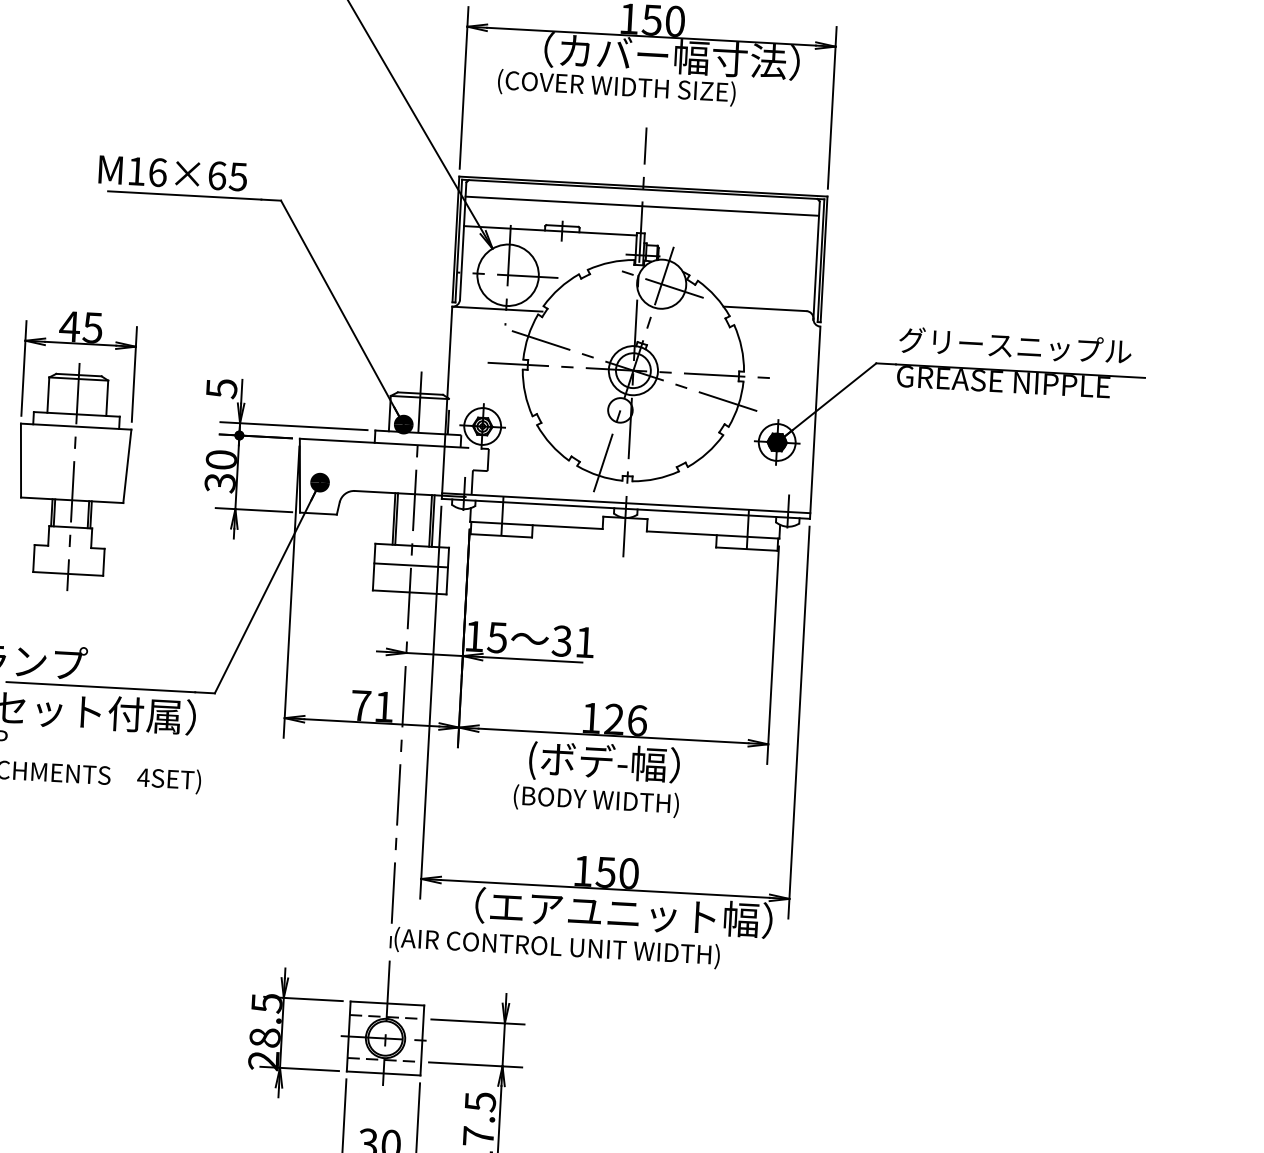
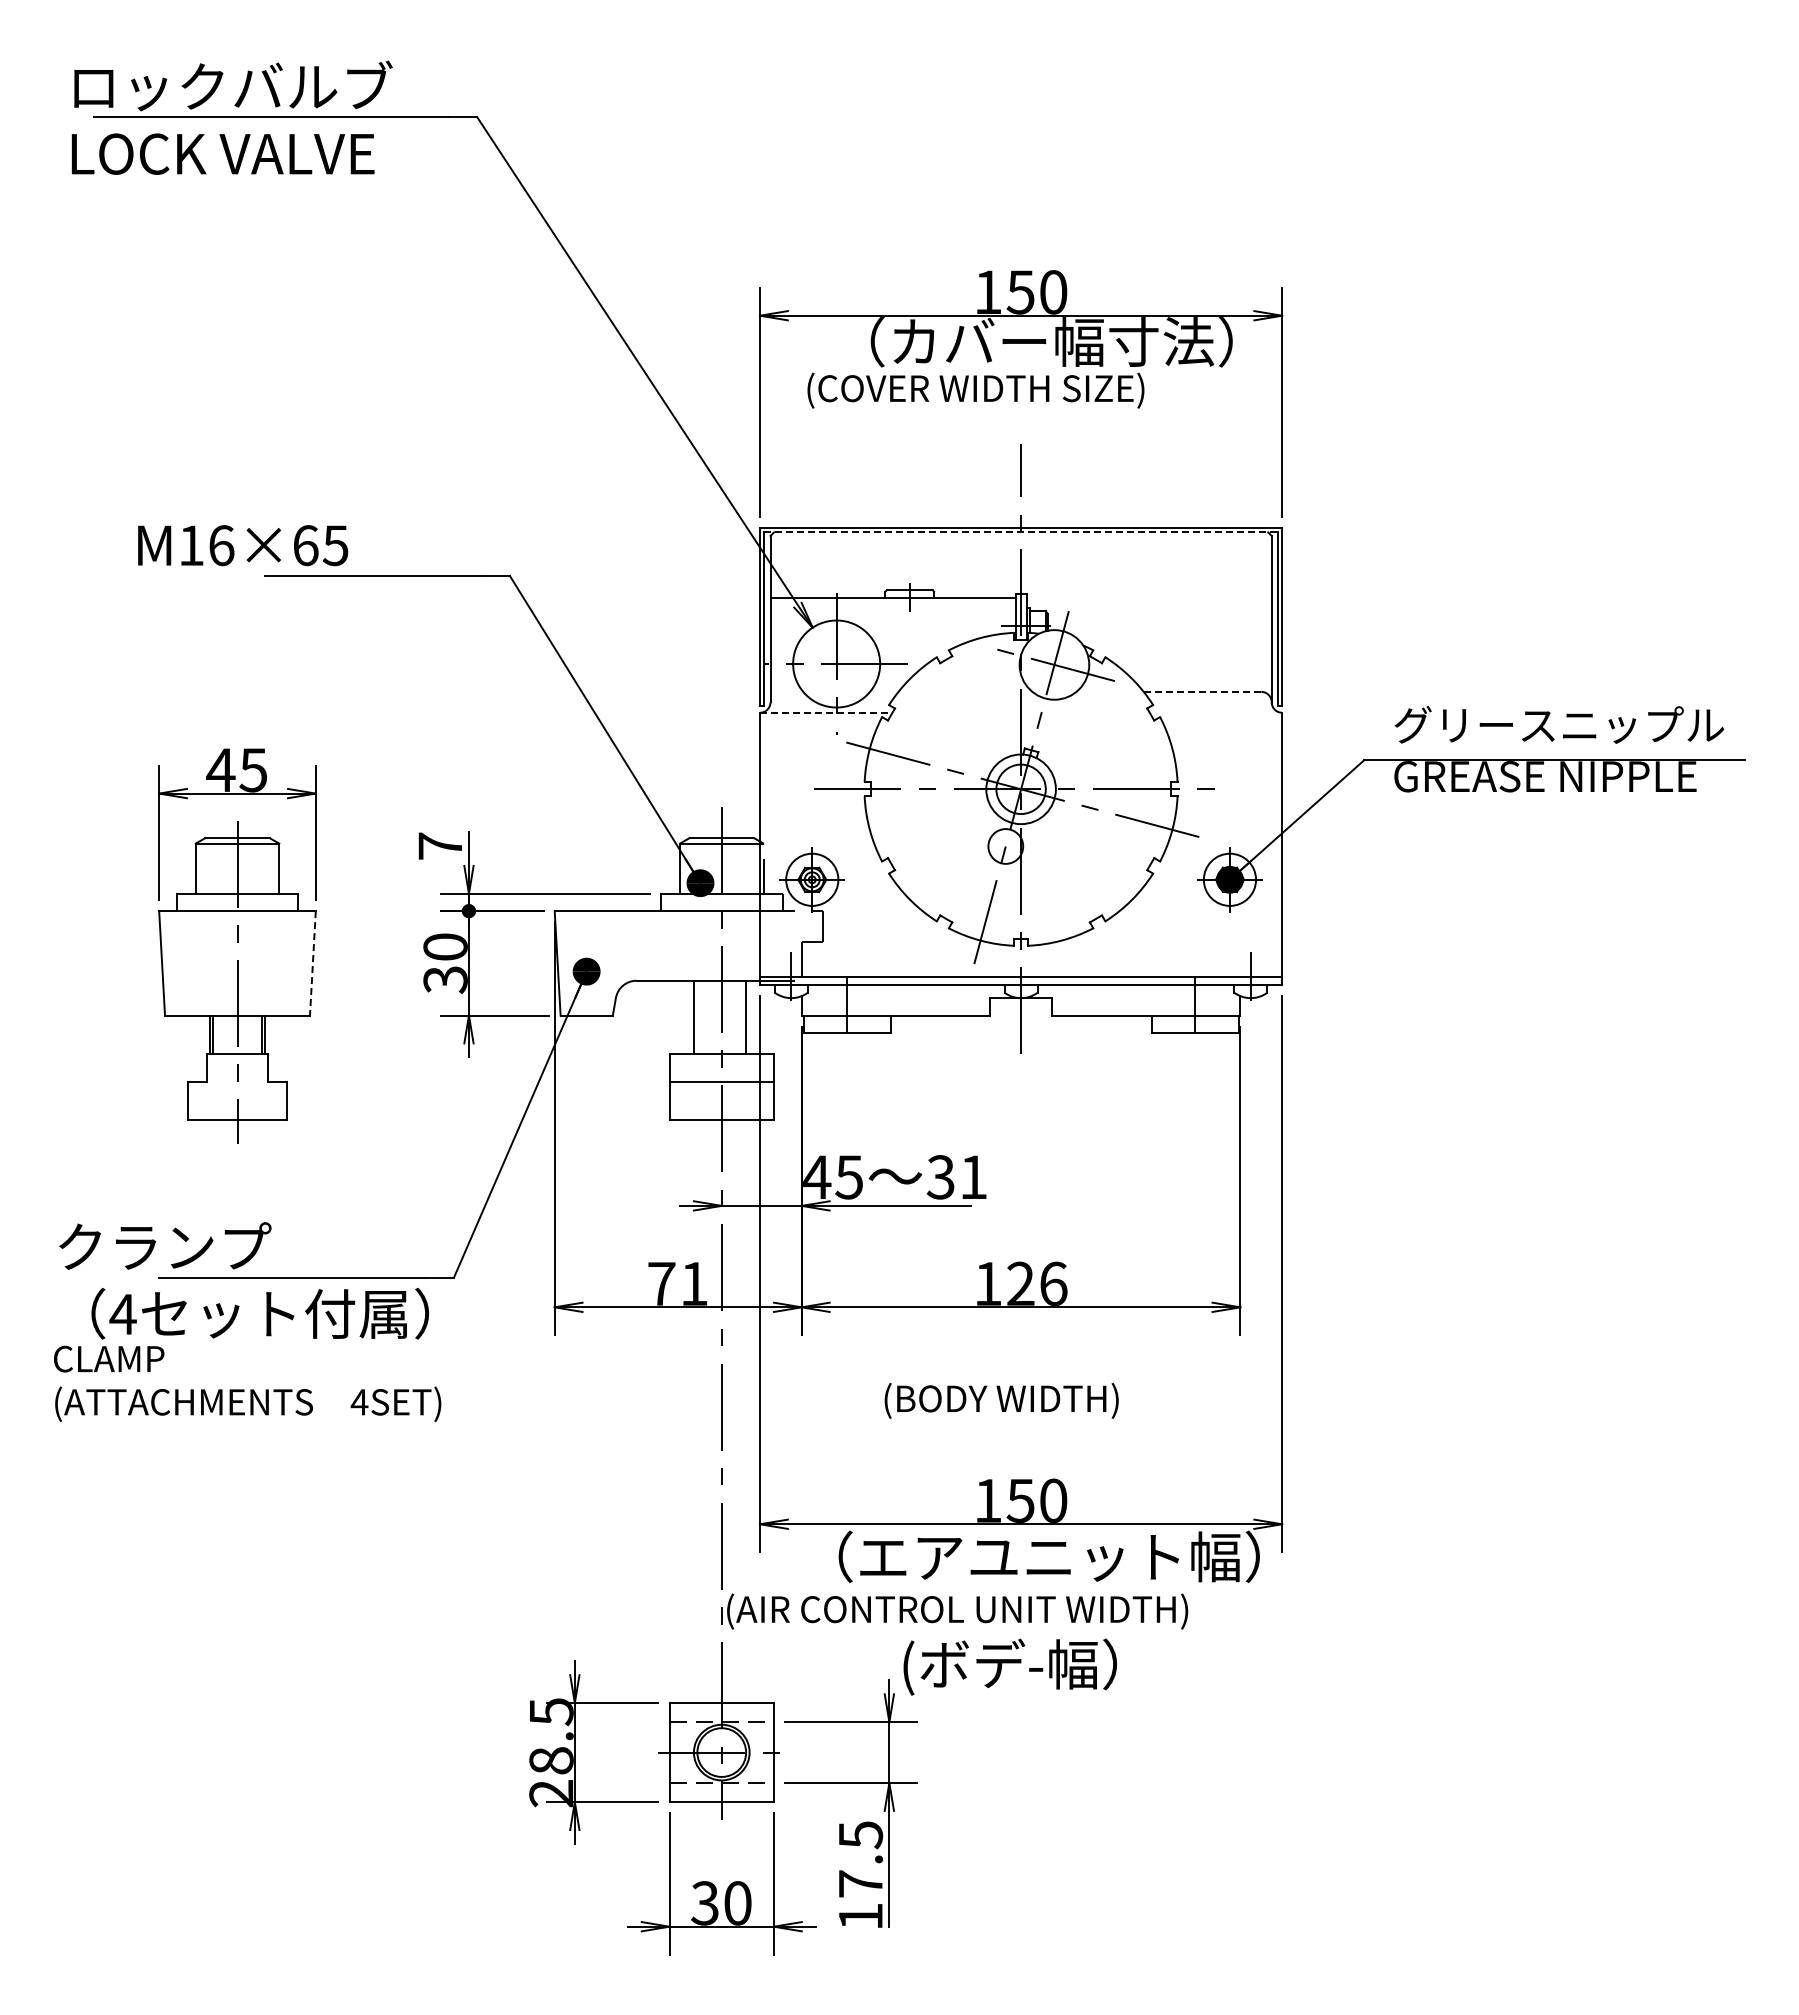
text: (173, 173) -> (243, 545), moved
line: (643, 189) -> (1021, 532), solid -> dashed
line: (641, 206) -> (1020, 556), removed
line: (497, 308) -> (824, 712), solid -> dashed
line: (765, 308) -> (1202, 691), solid -> dashed
text: (221, 388) -> (440, 846), 5 -> 7
line: (127, 466) -> (312, 963), solid -> dashed
line: (396, 518) -> (697, 1016), removed
line: (433, 520) -> (749, 1016), removed
text: (475, 635) -> (817, 1176), 15 -> 45
text: (603, 763) -> (1009, 1666), moved

